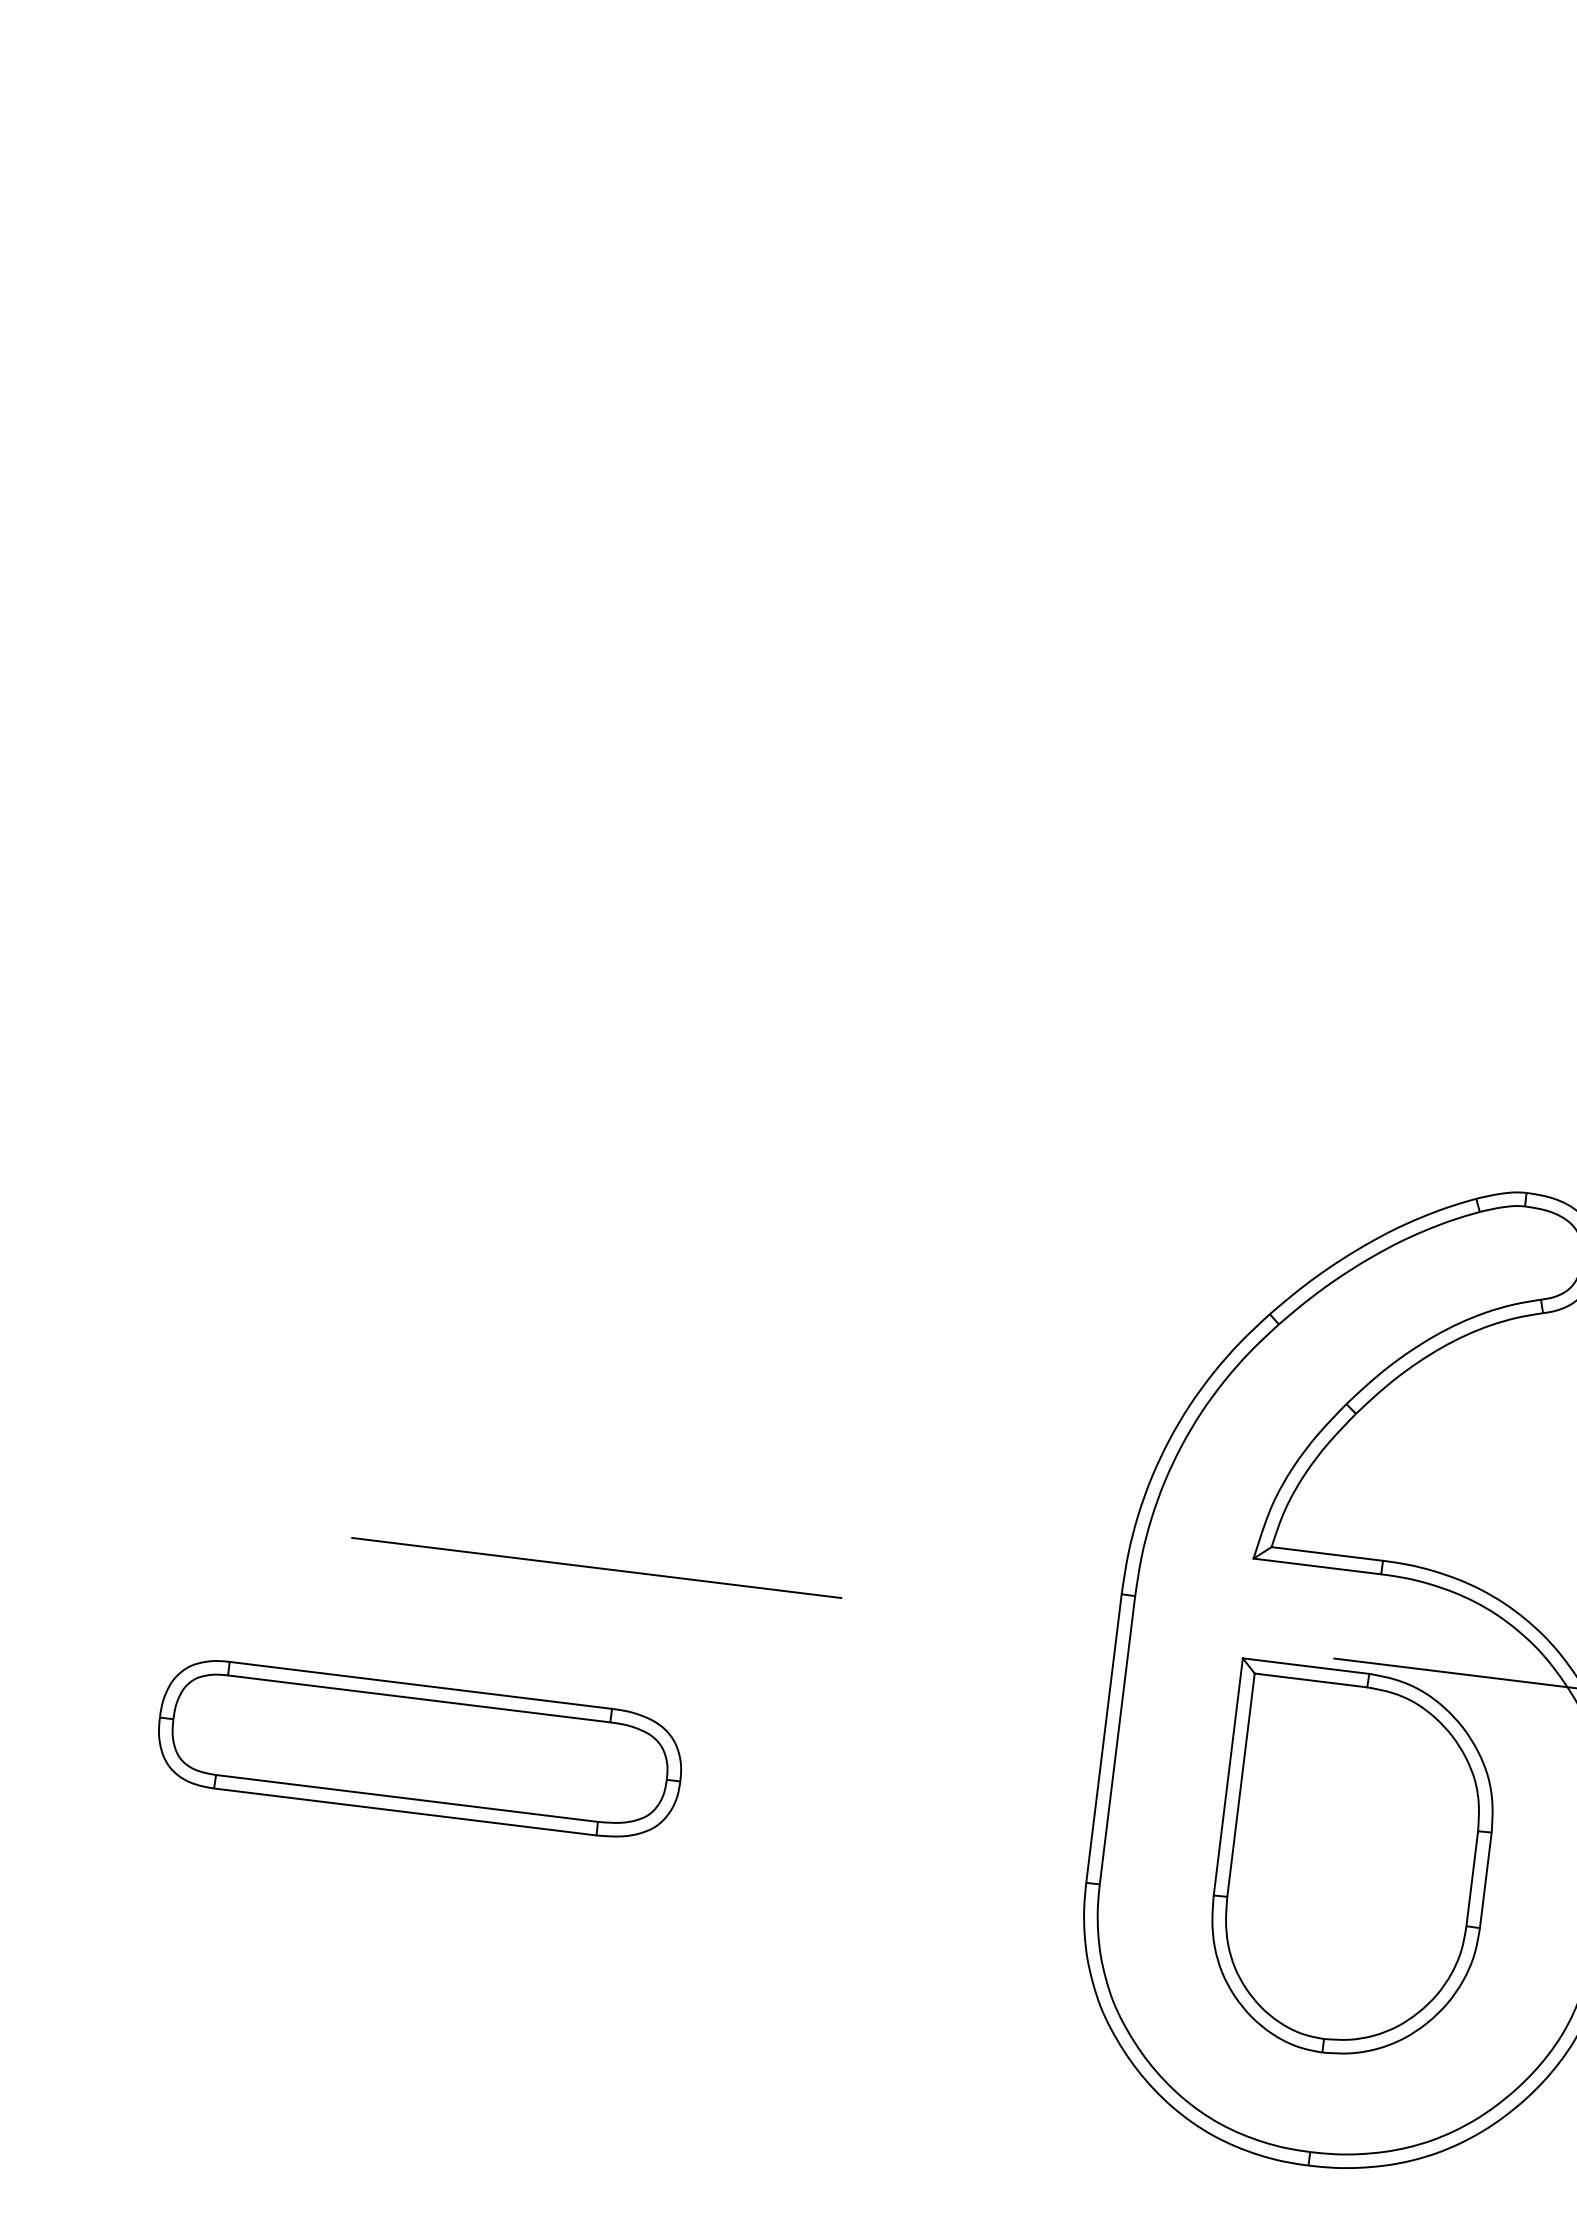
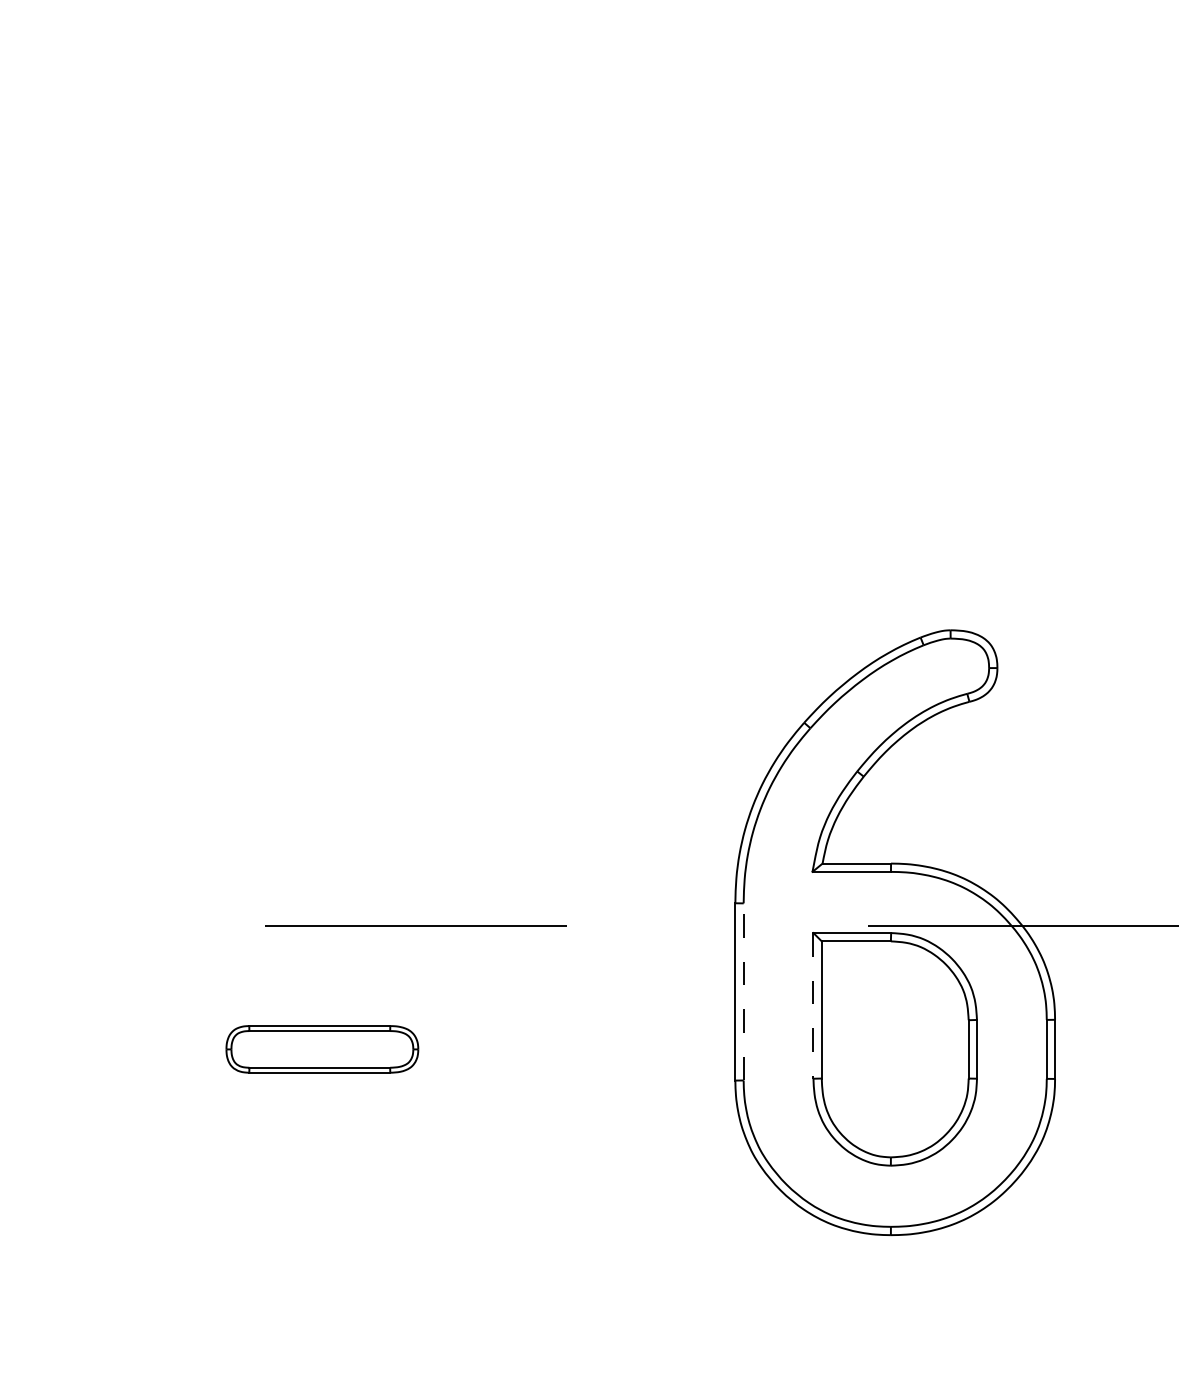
line: (1117, 1739) -> (743, 991), solid -> dashed
part: (420, 1749) -> (322, 1049), size x0.6
line: (1228, 1776) -> (813, 1005), solid -> dashed

